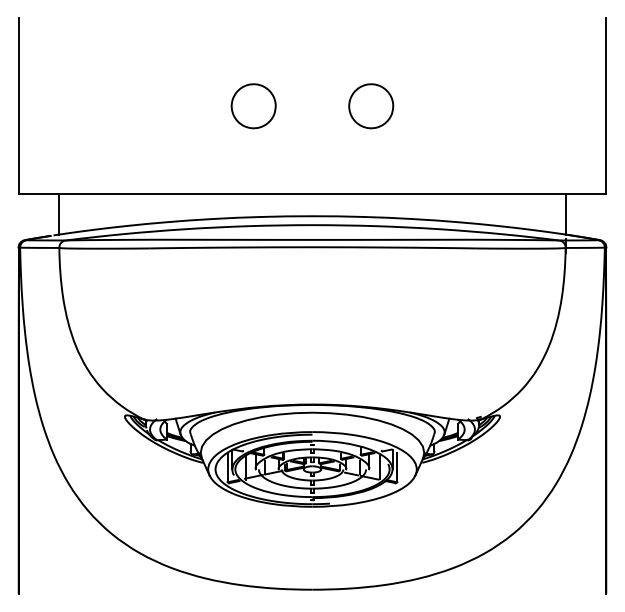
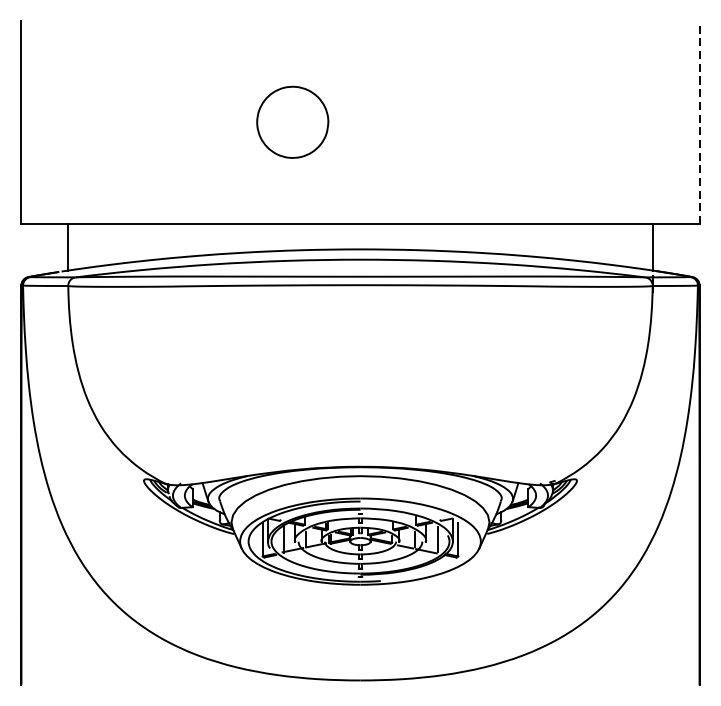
line: (606, 105) -> (699, 121), solid -> dashed
part: (253, 106) -> (292, 122), size x1.4
part: (371, 106) -> (428, 122), removed

